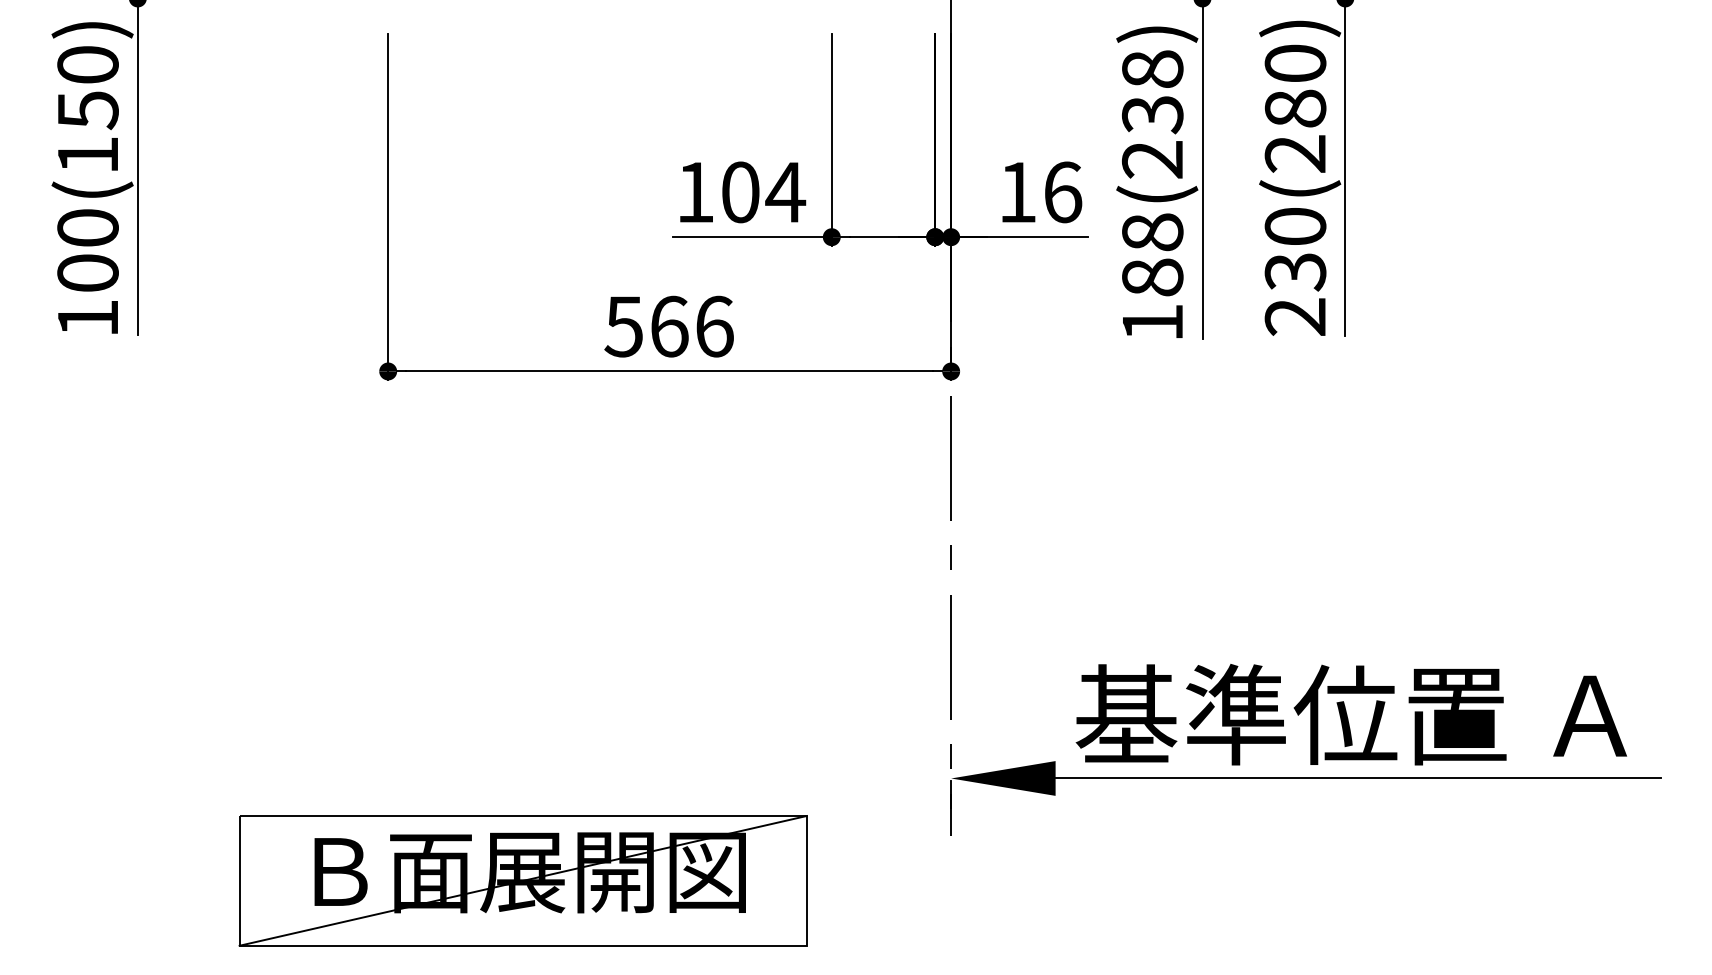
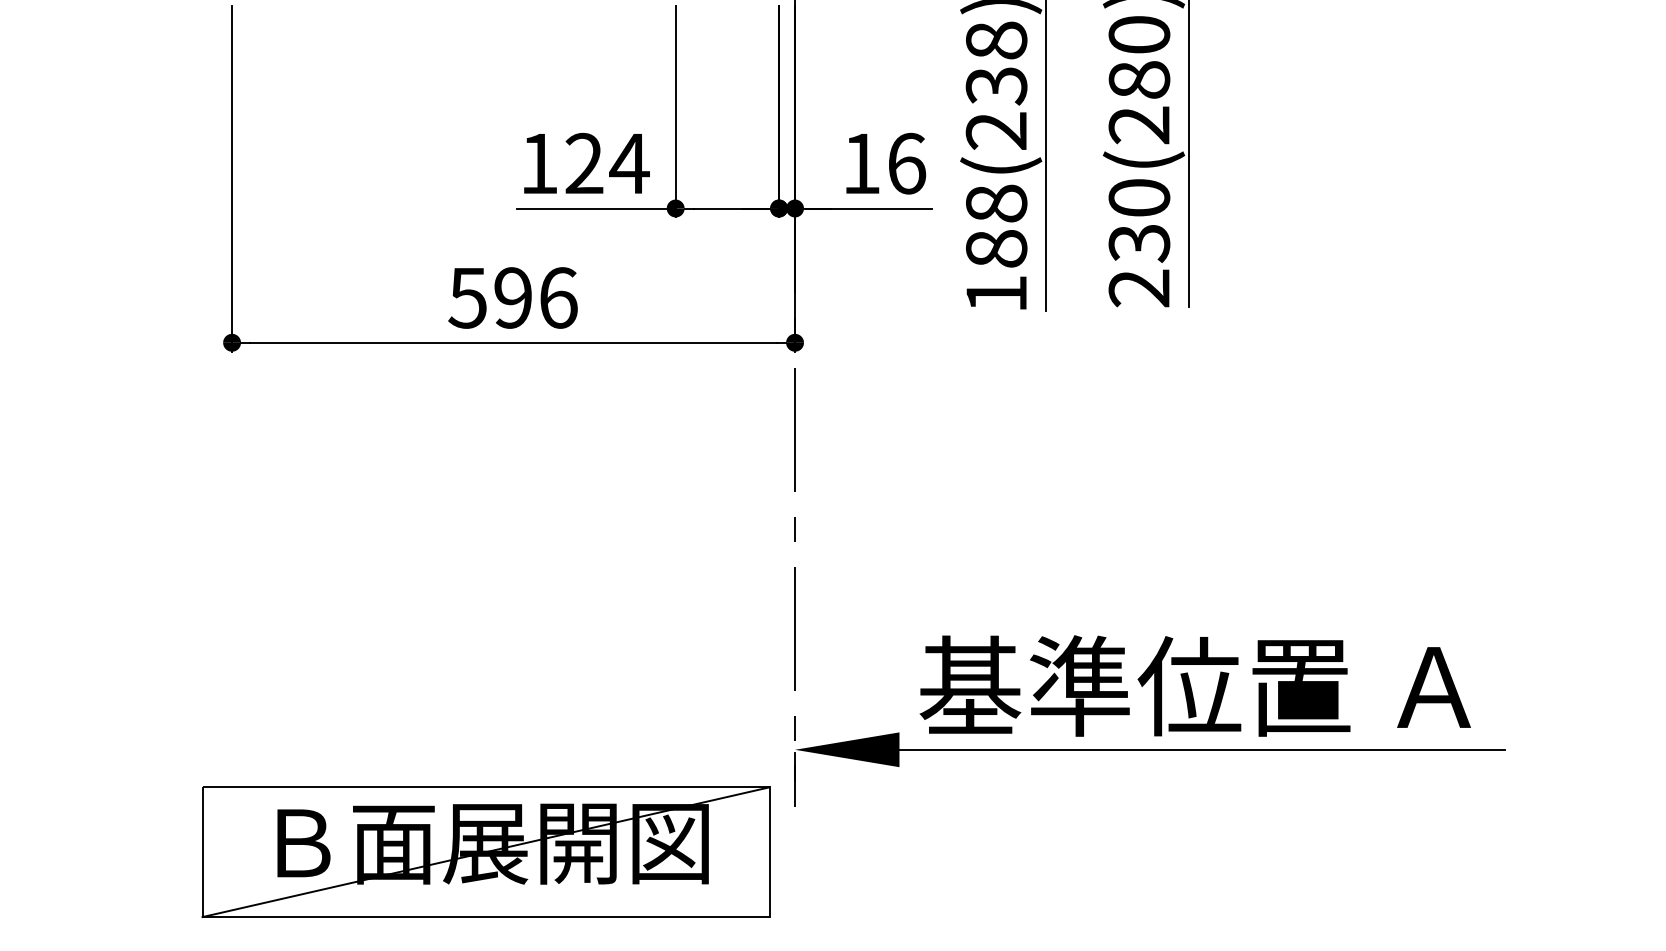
text: (740, 192) -> (584, 163), 104 -> 124
text: (669, 326) -> (513, 297), 566 -> 596
part: (522, 880) -> (485, 851), moved

